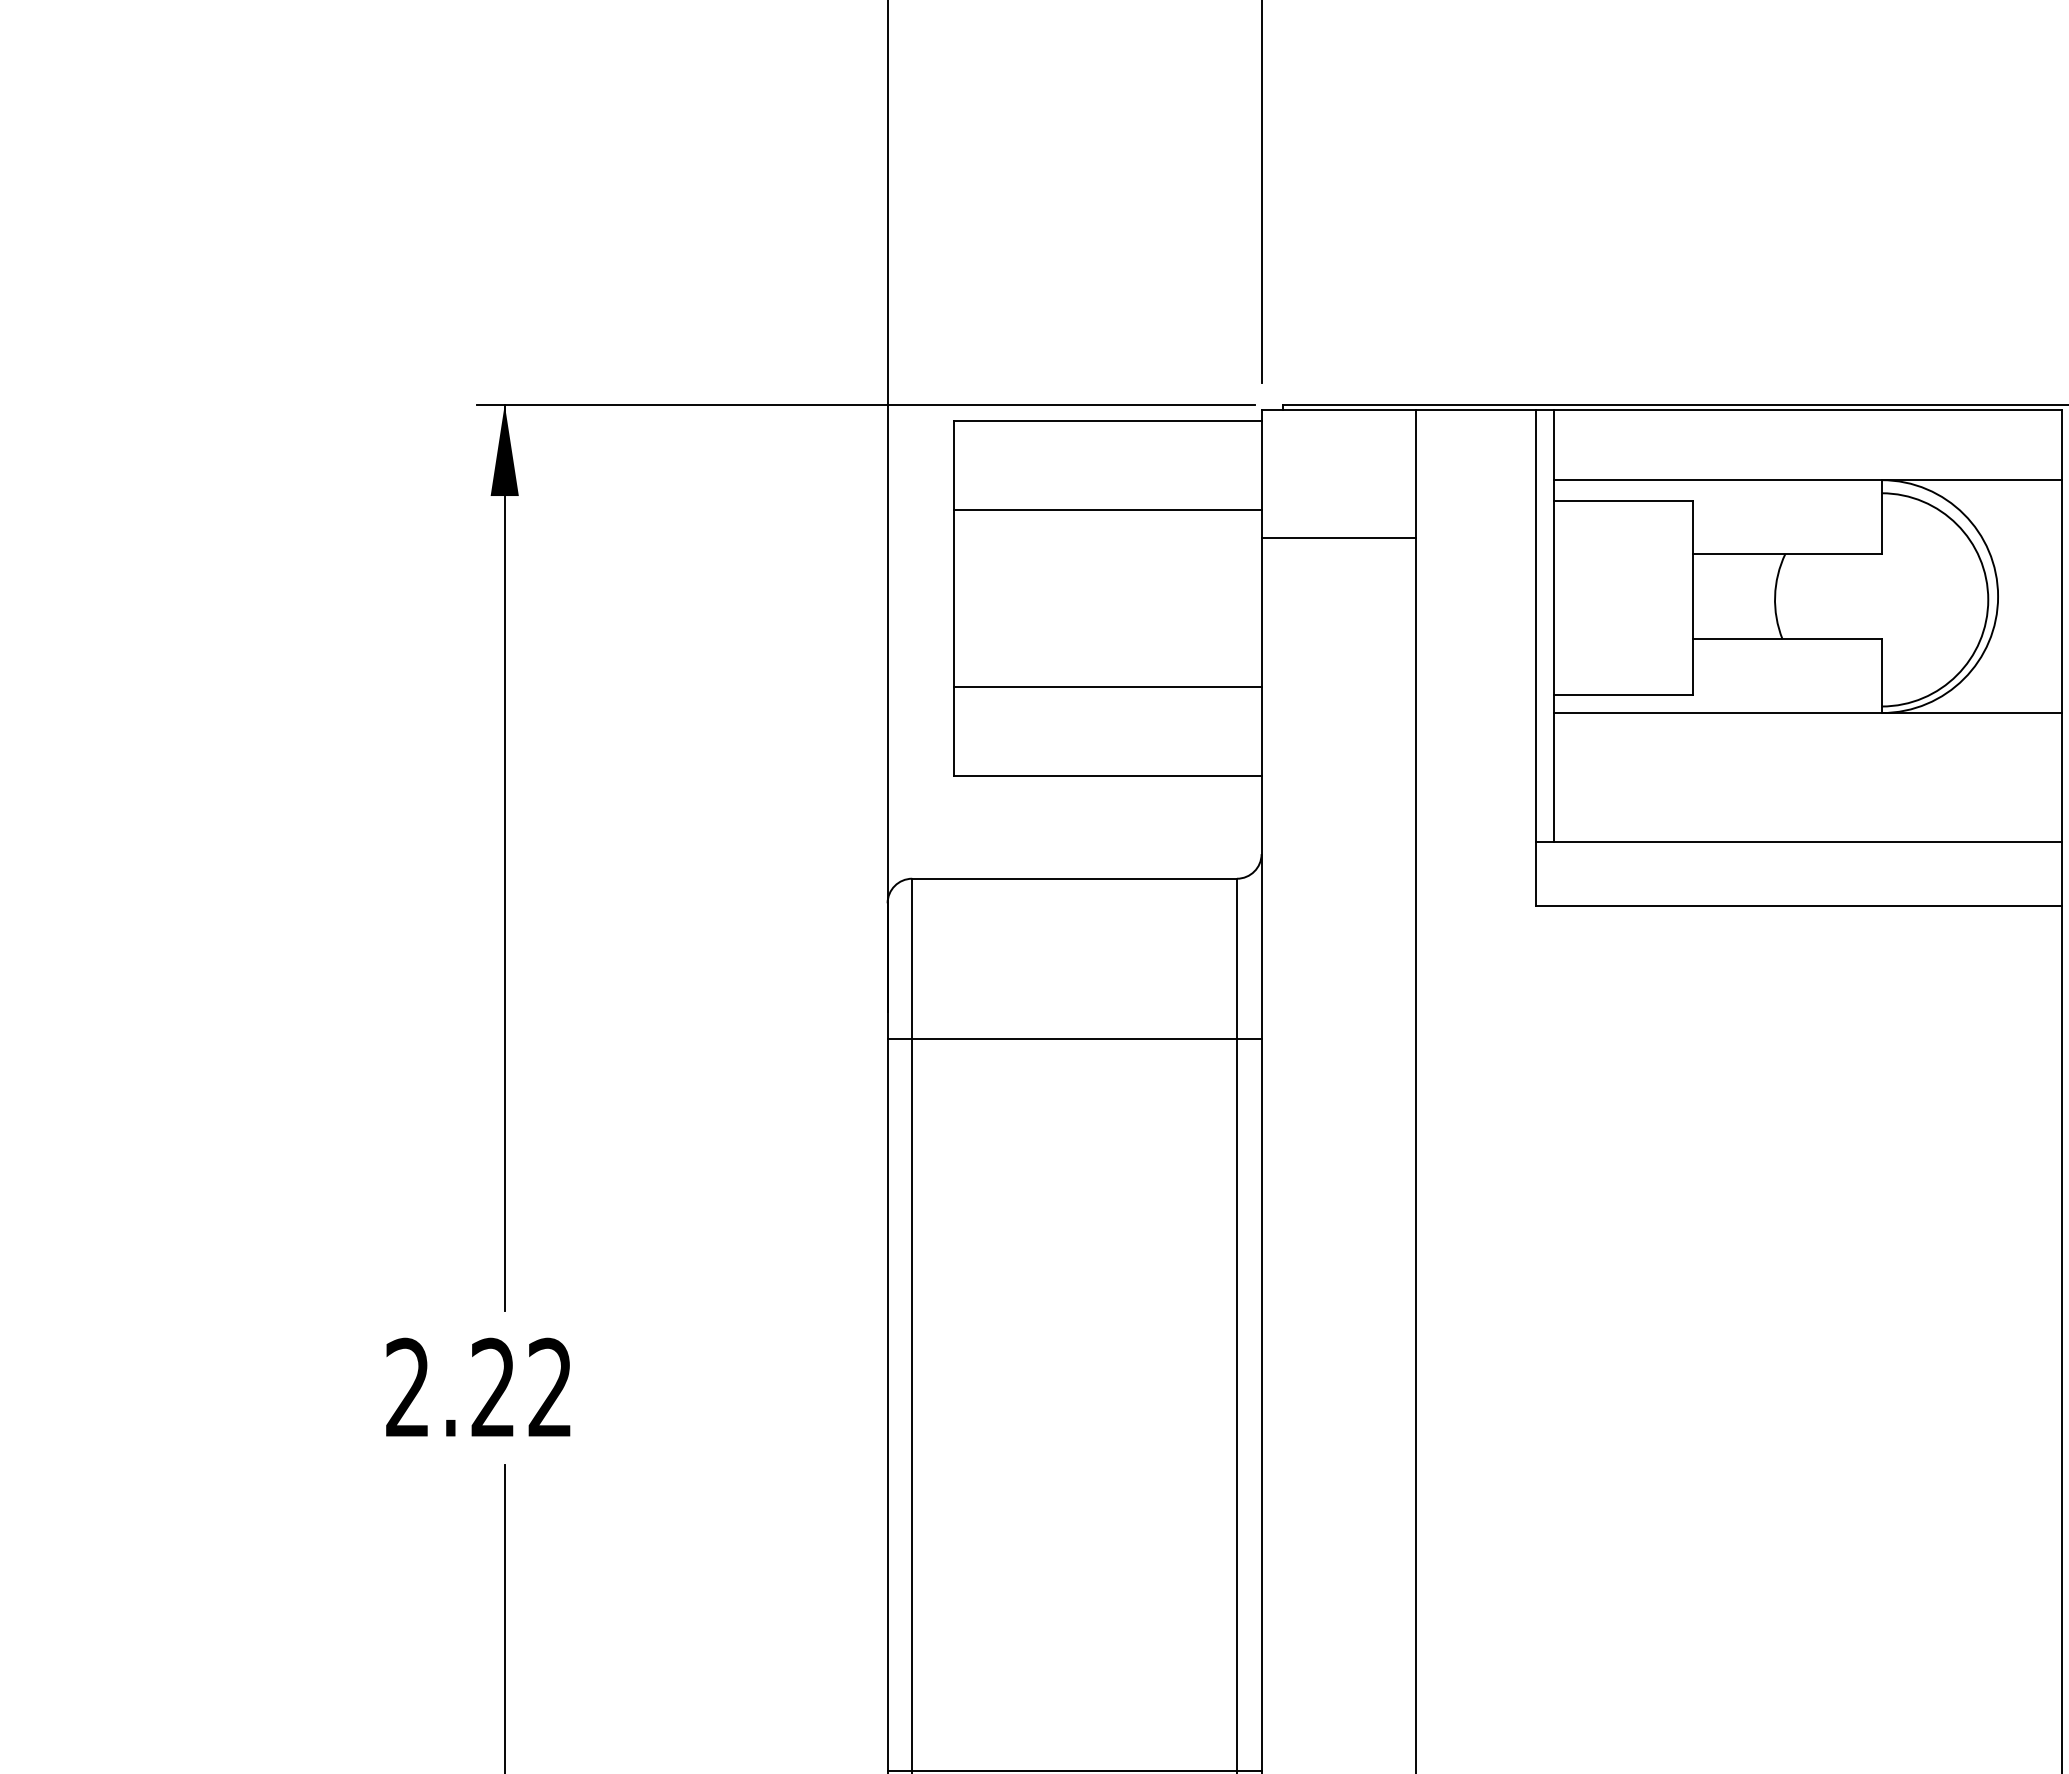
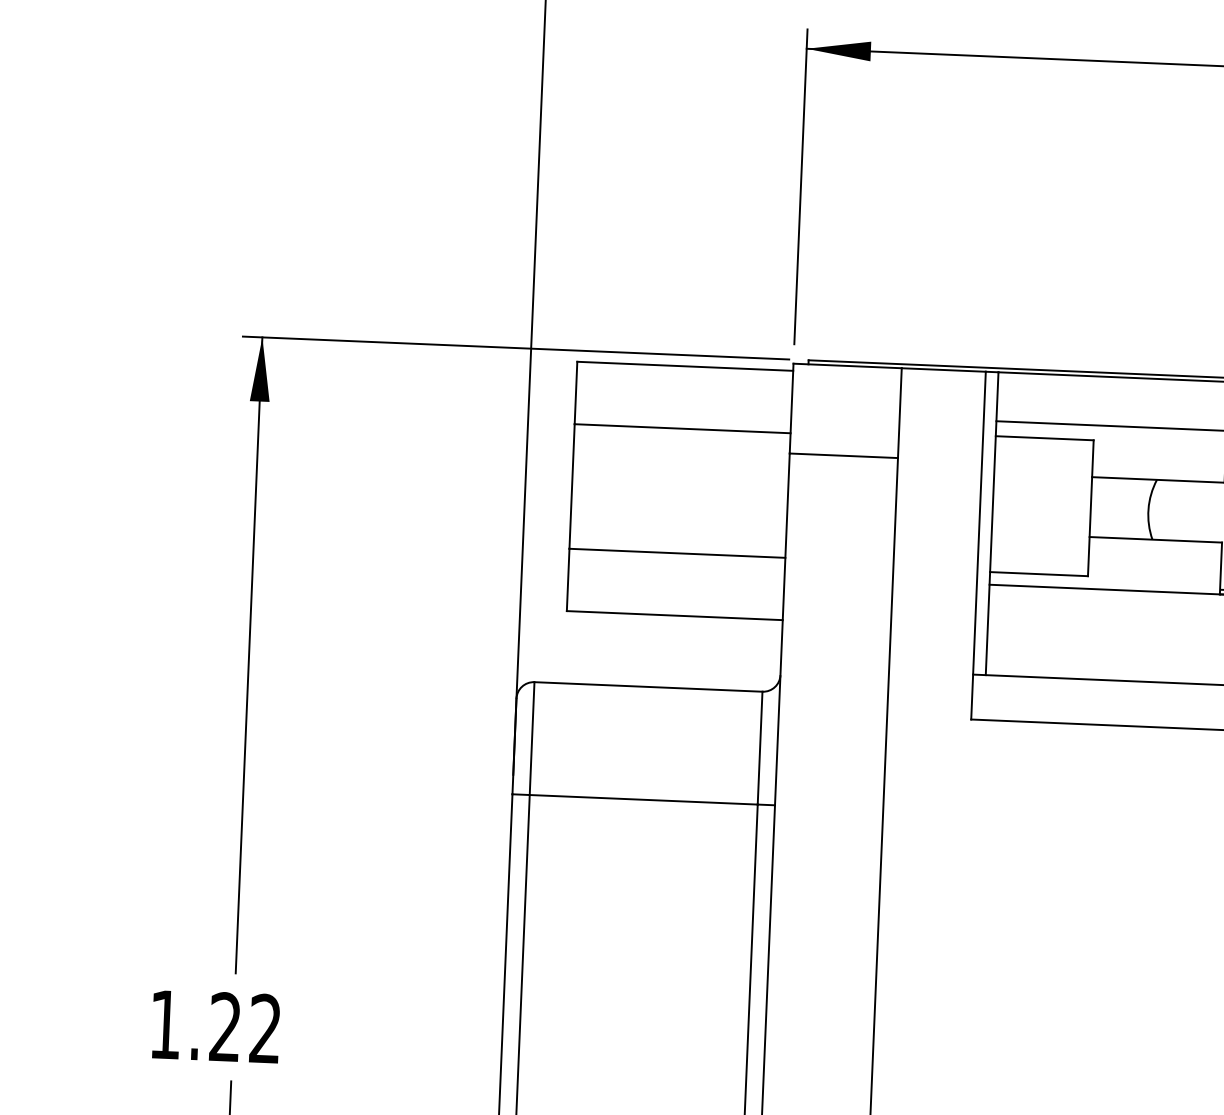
text: (407, 1386) -> (165, 1023), 2.22 -> 1.22

